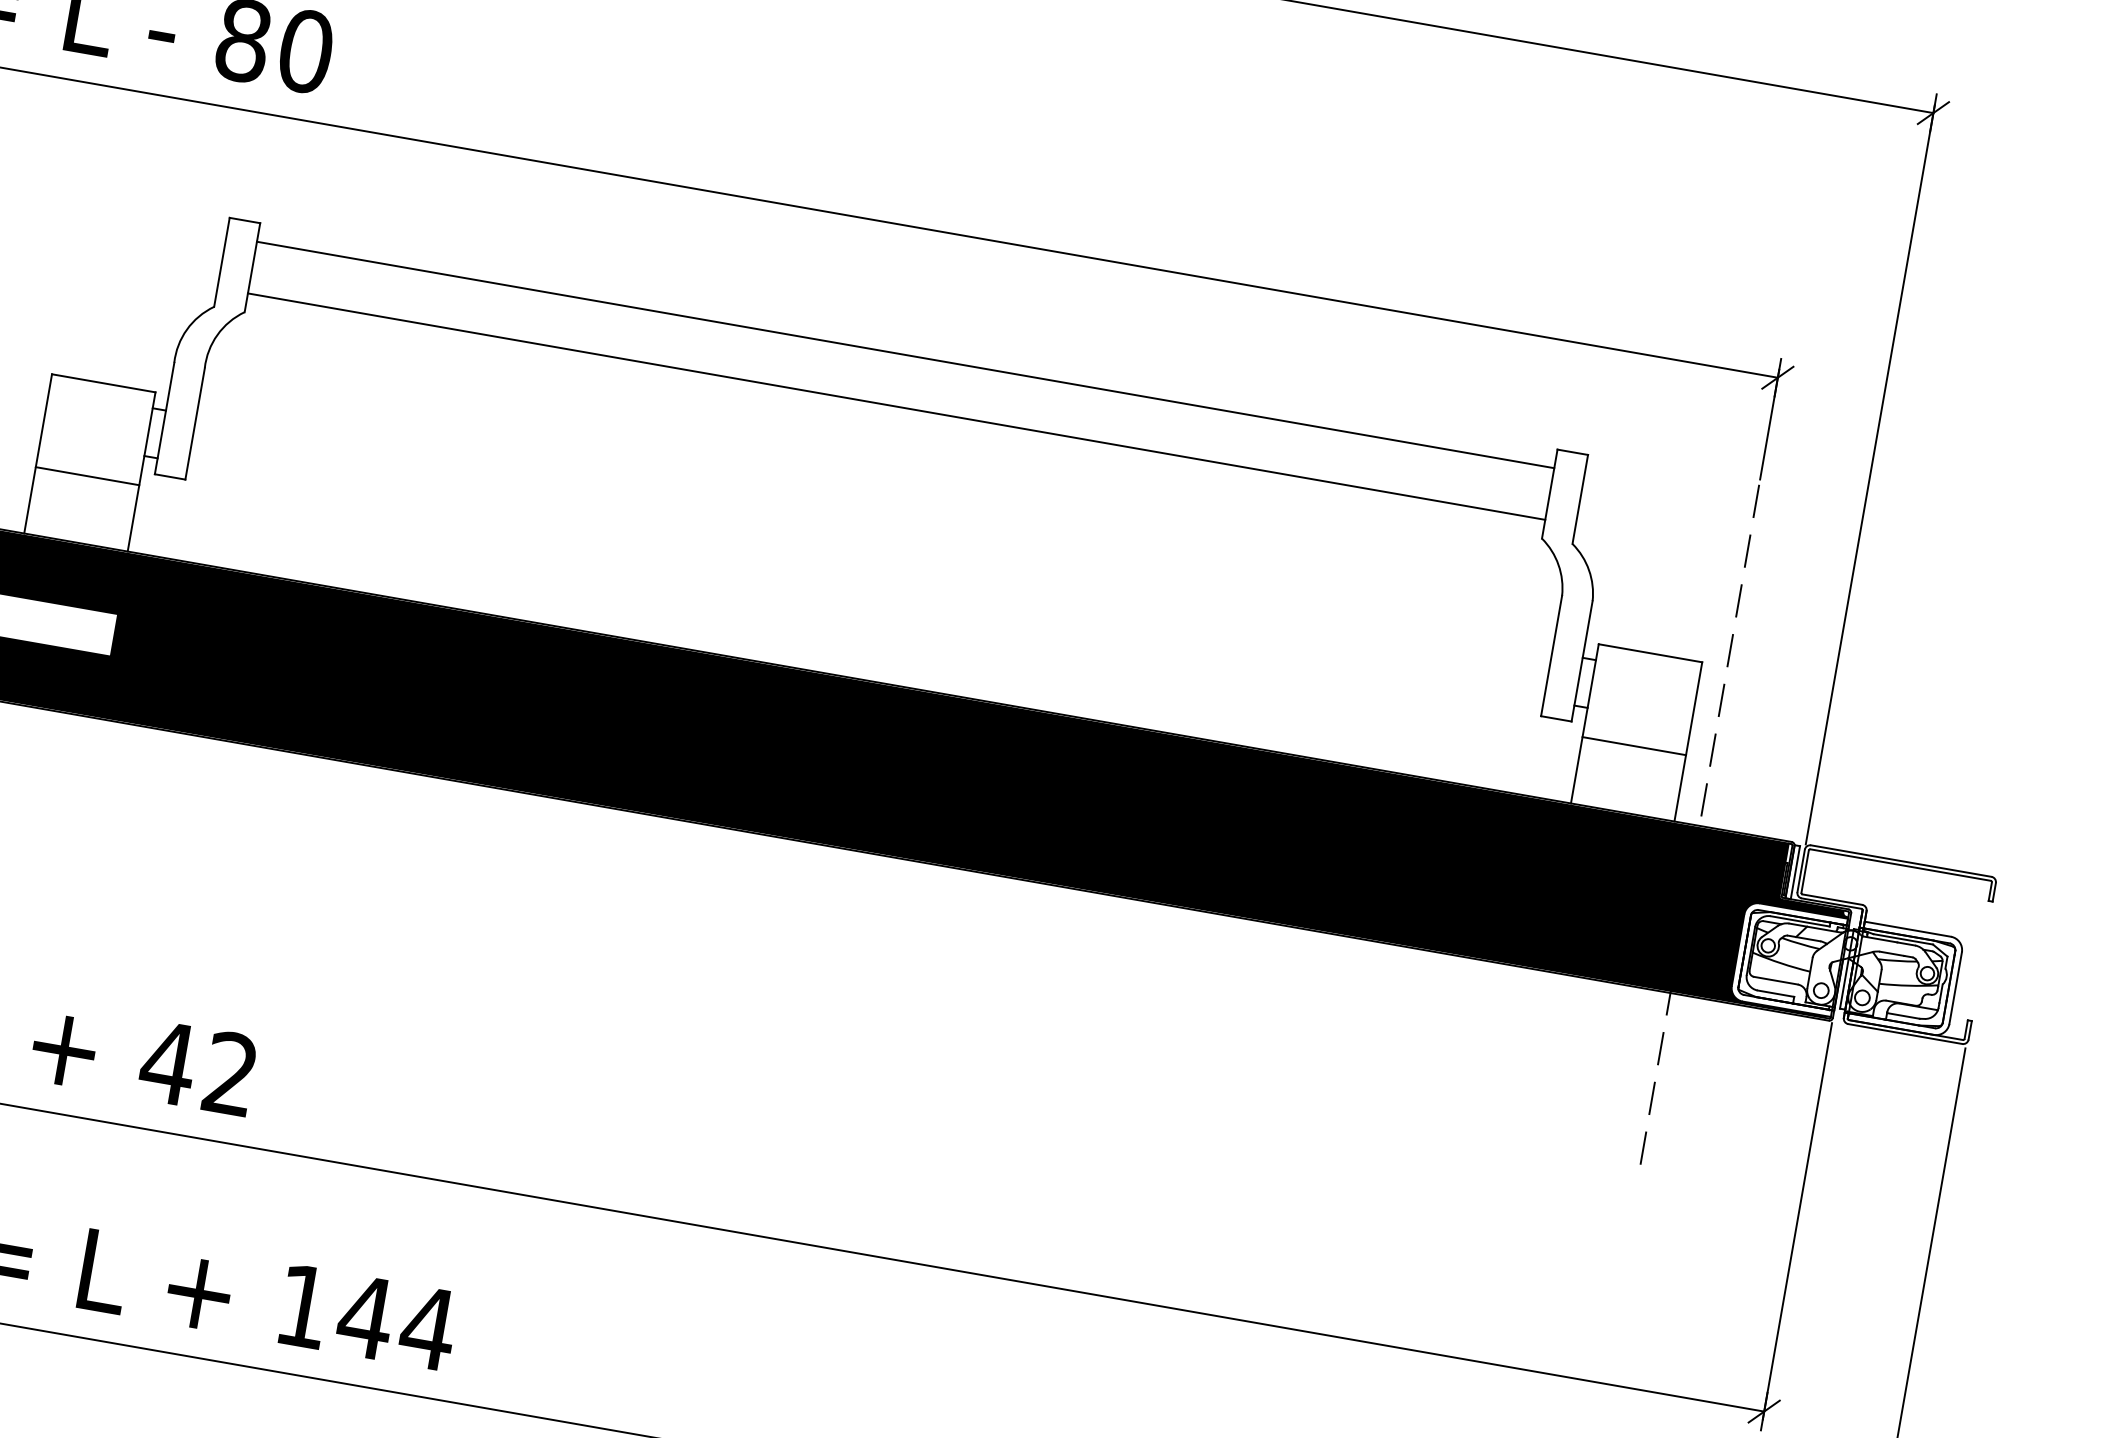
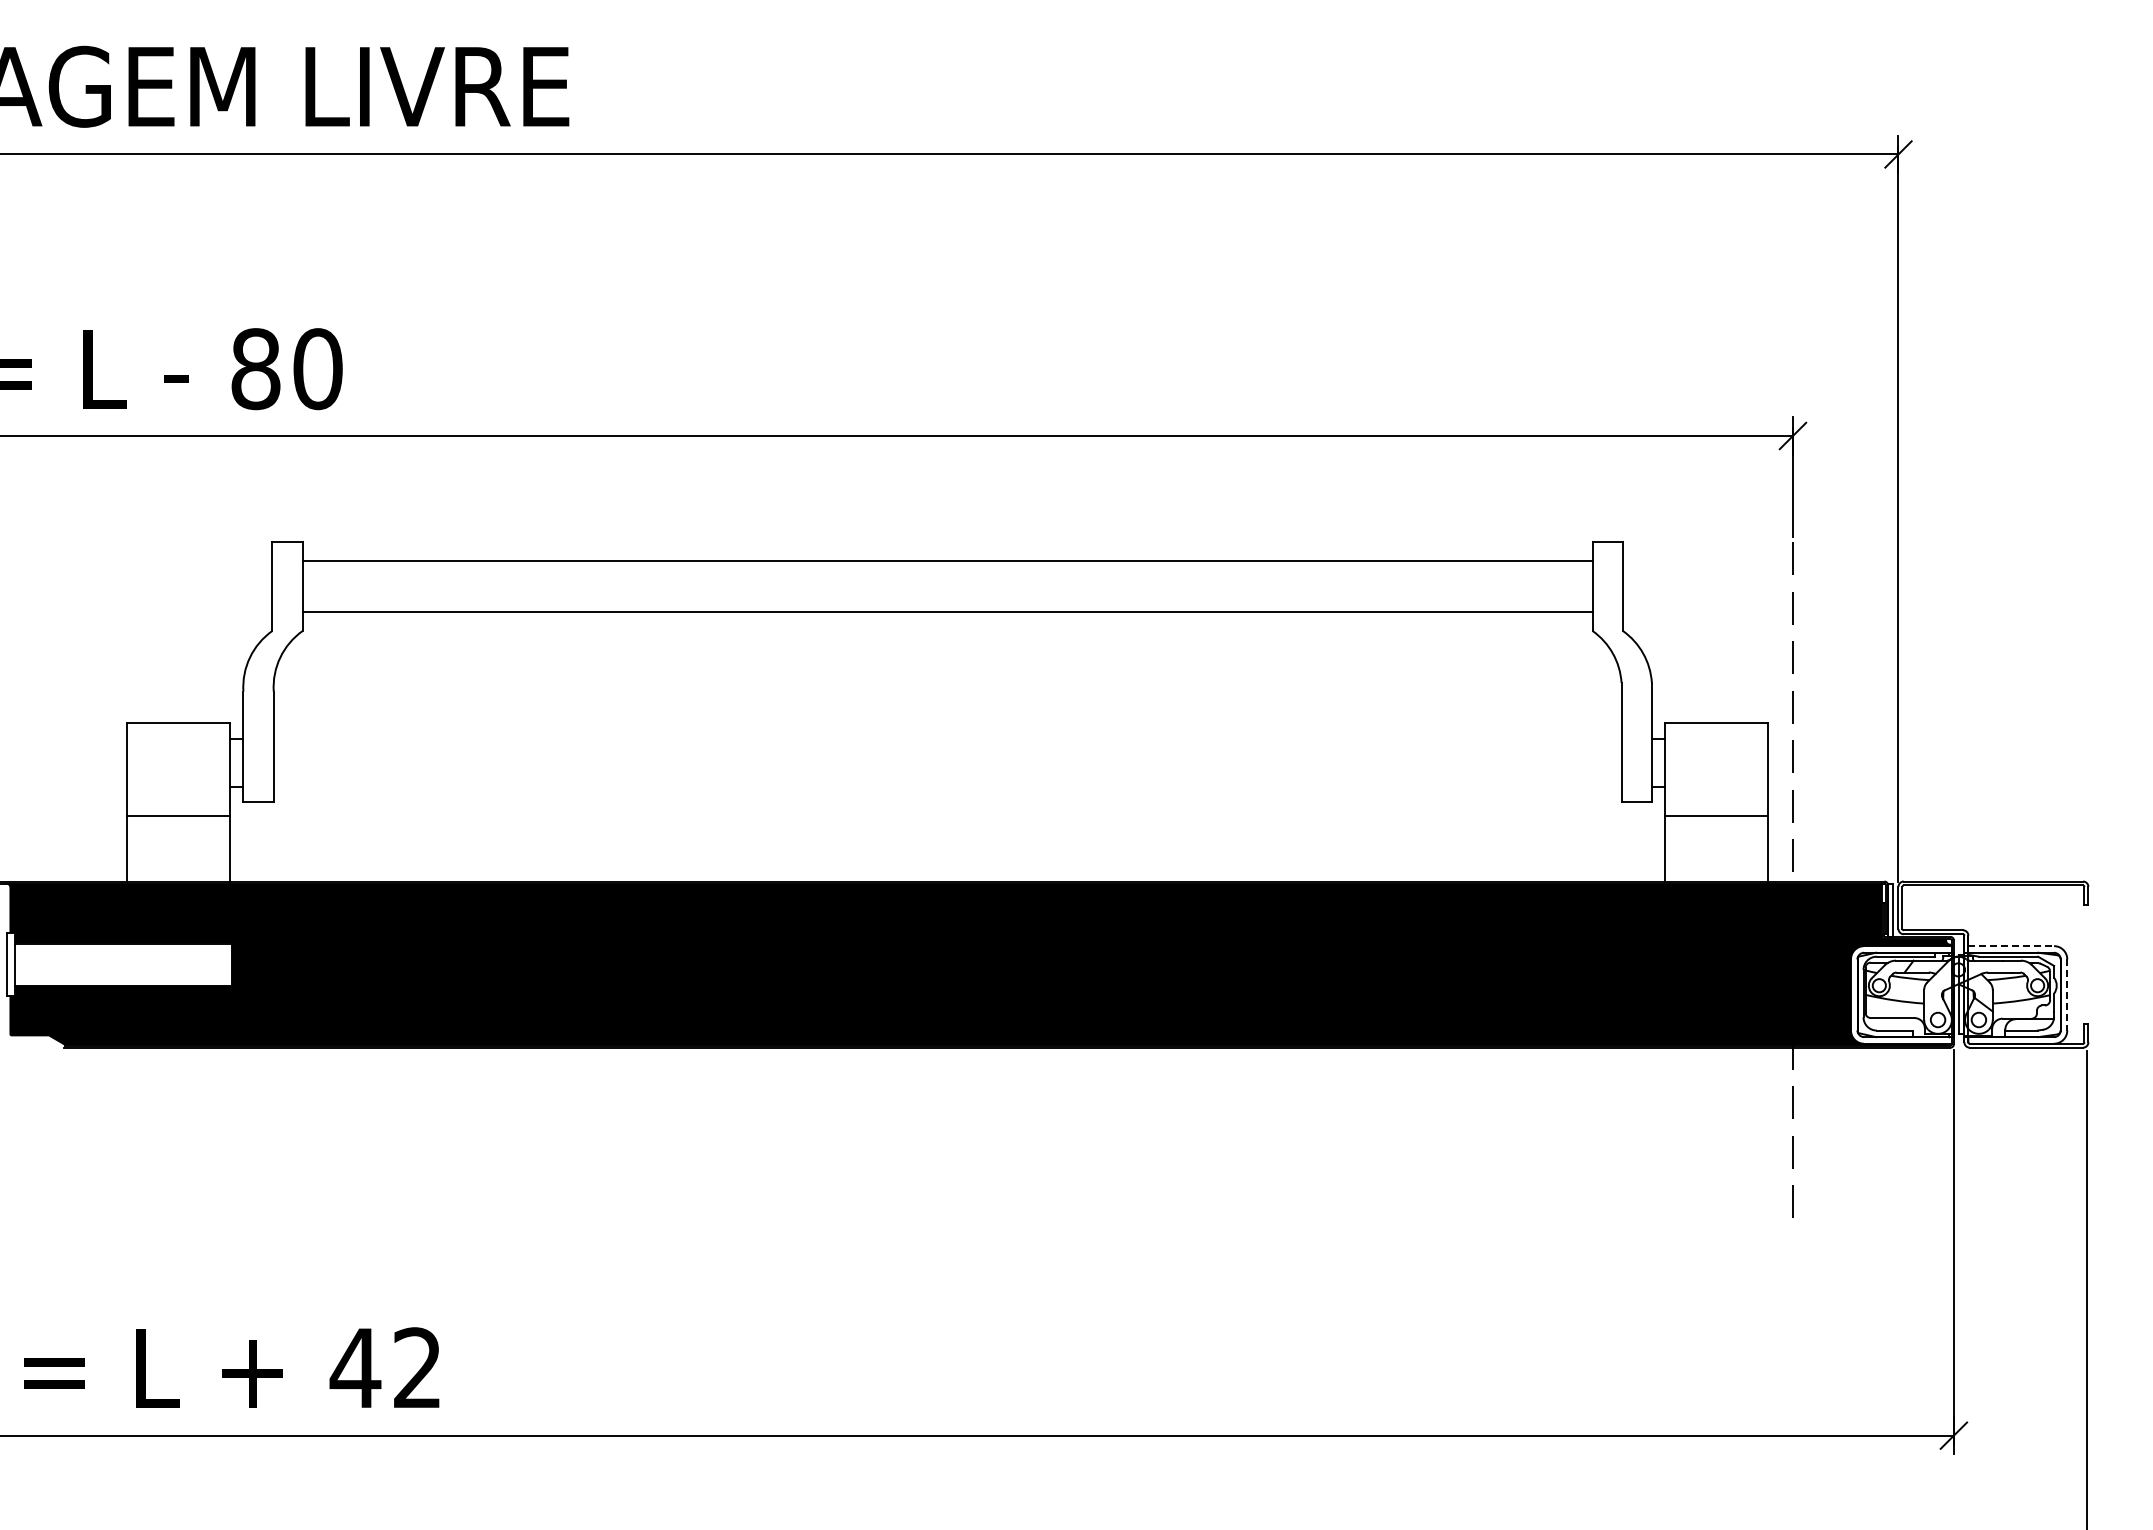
line: (1908, 929) -> (2011, 946), solid -> dashed
line: (1955, 987) -> (2067, 994), solid -> dashed

